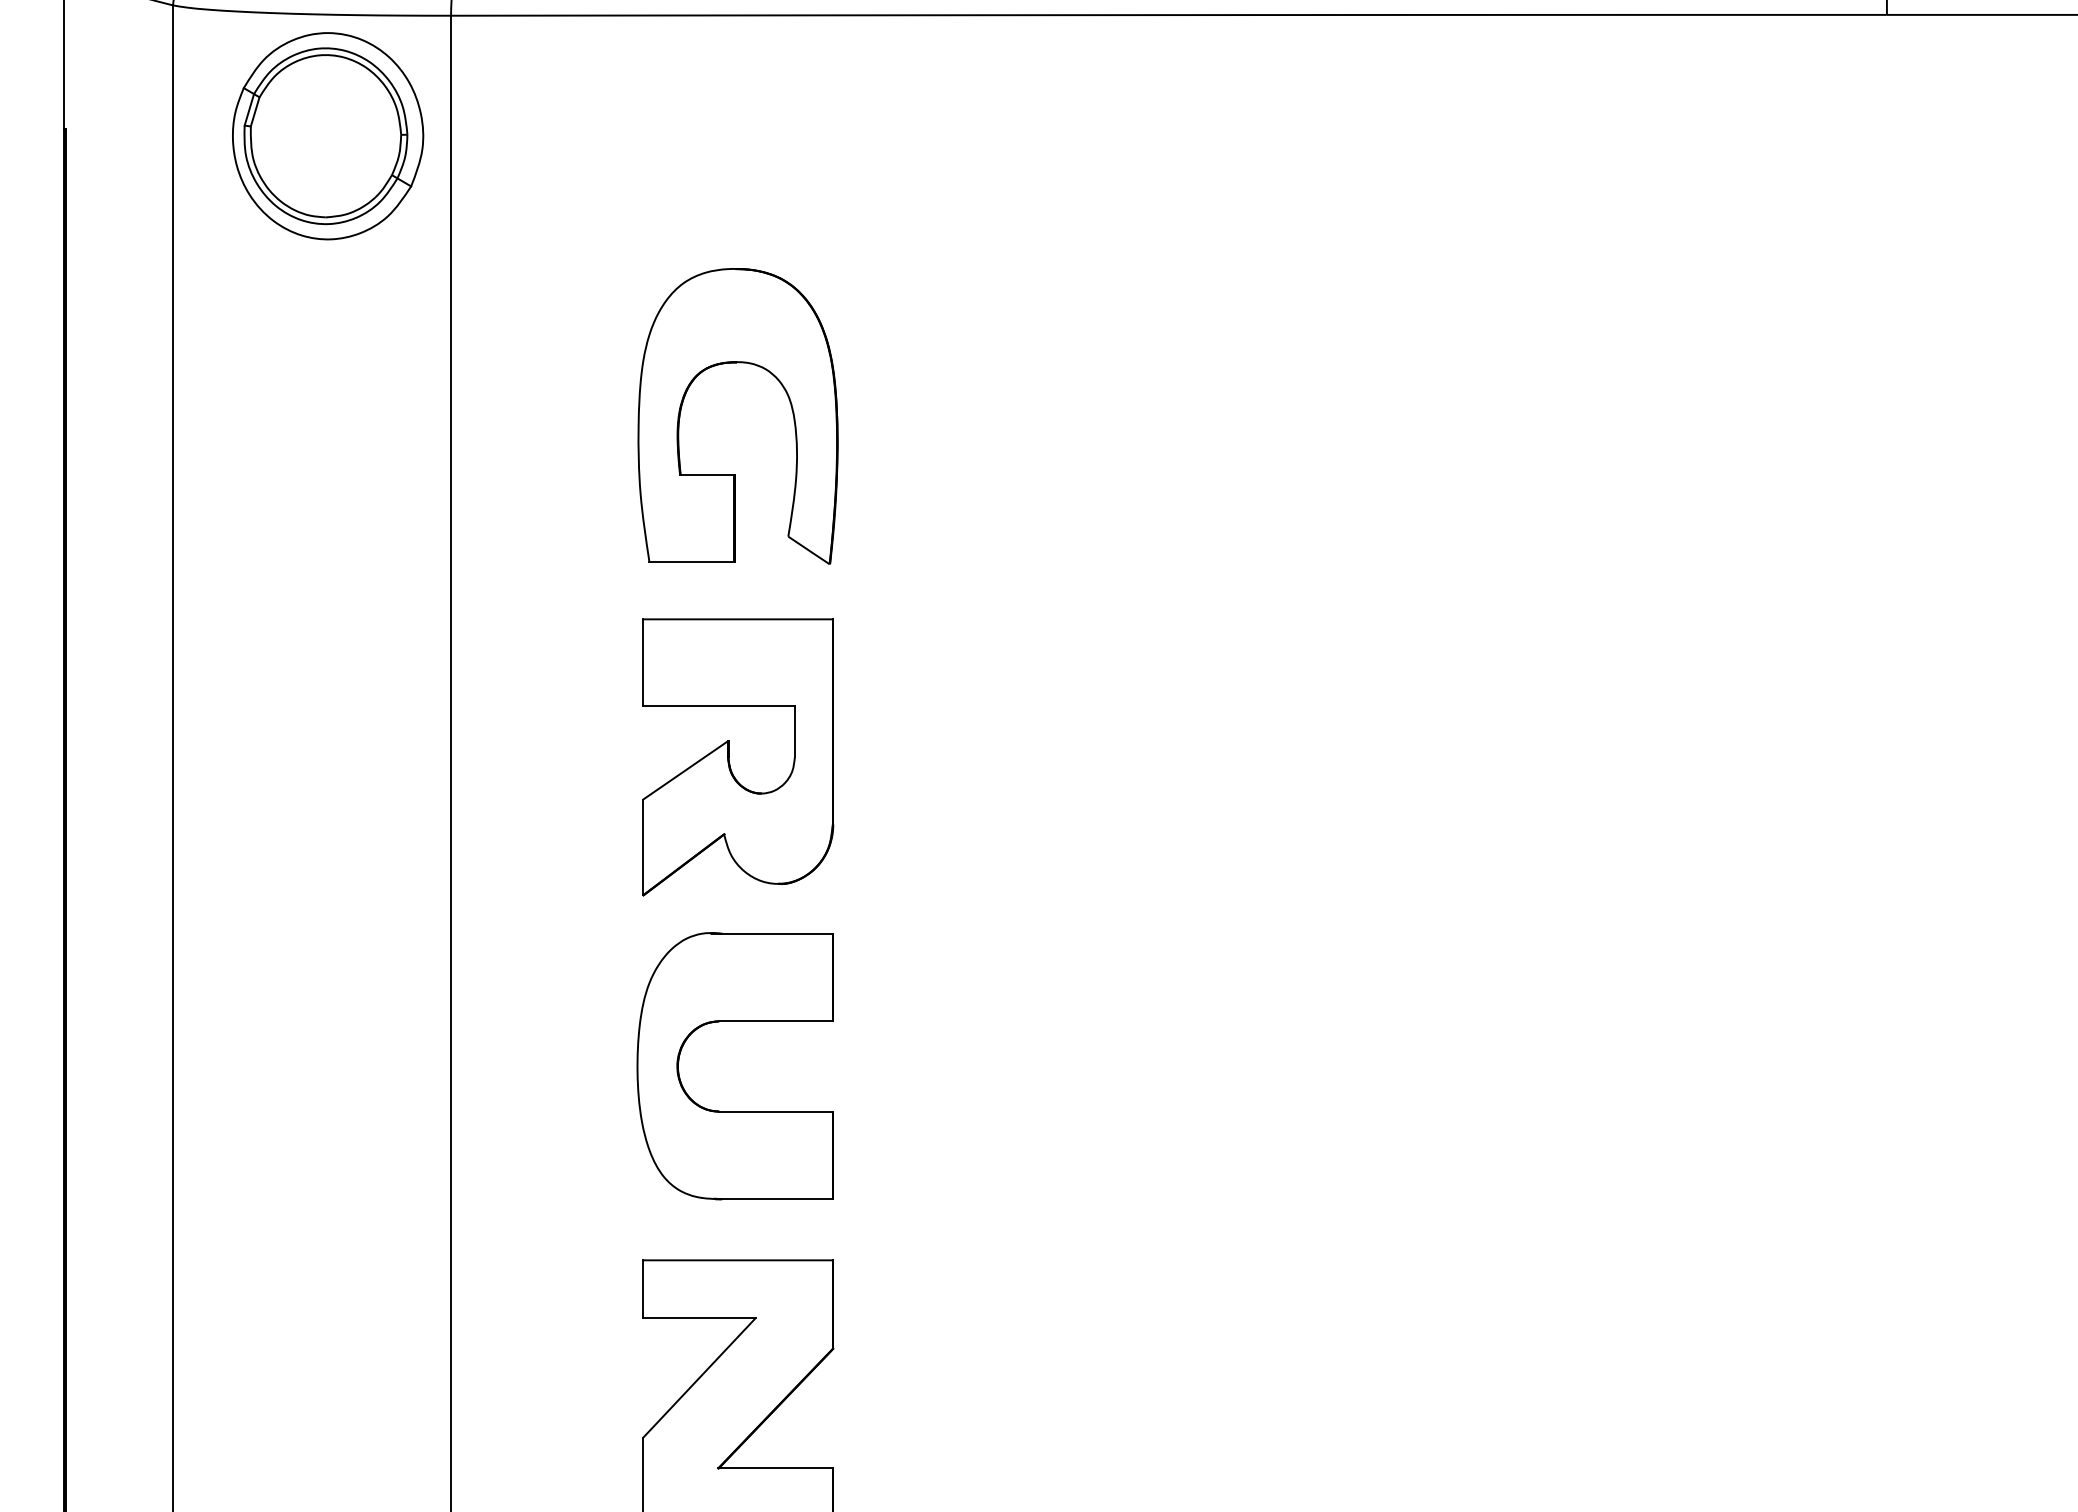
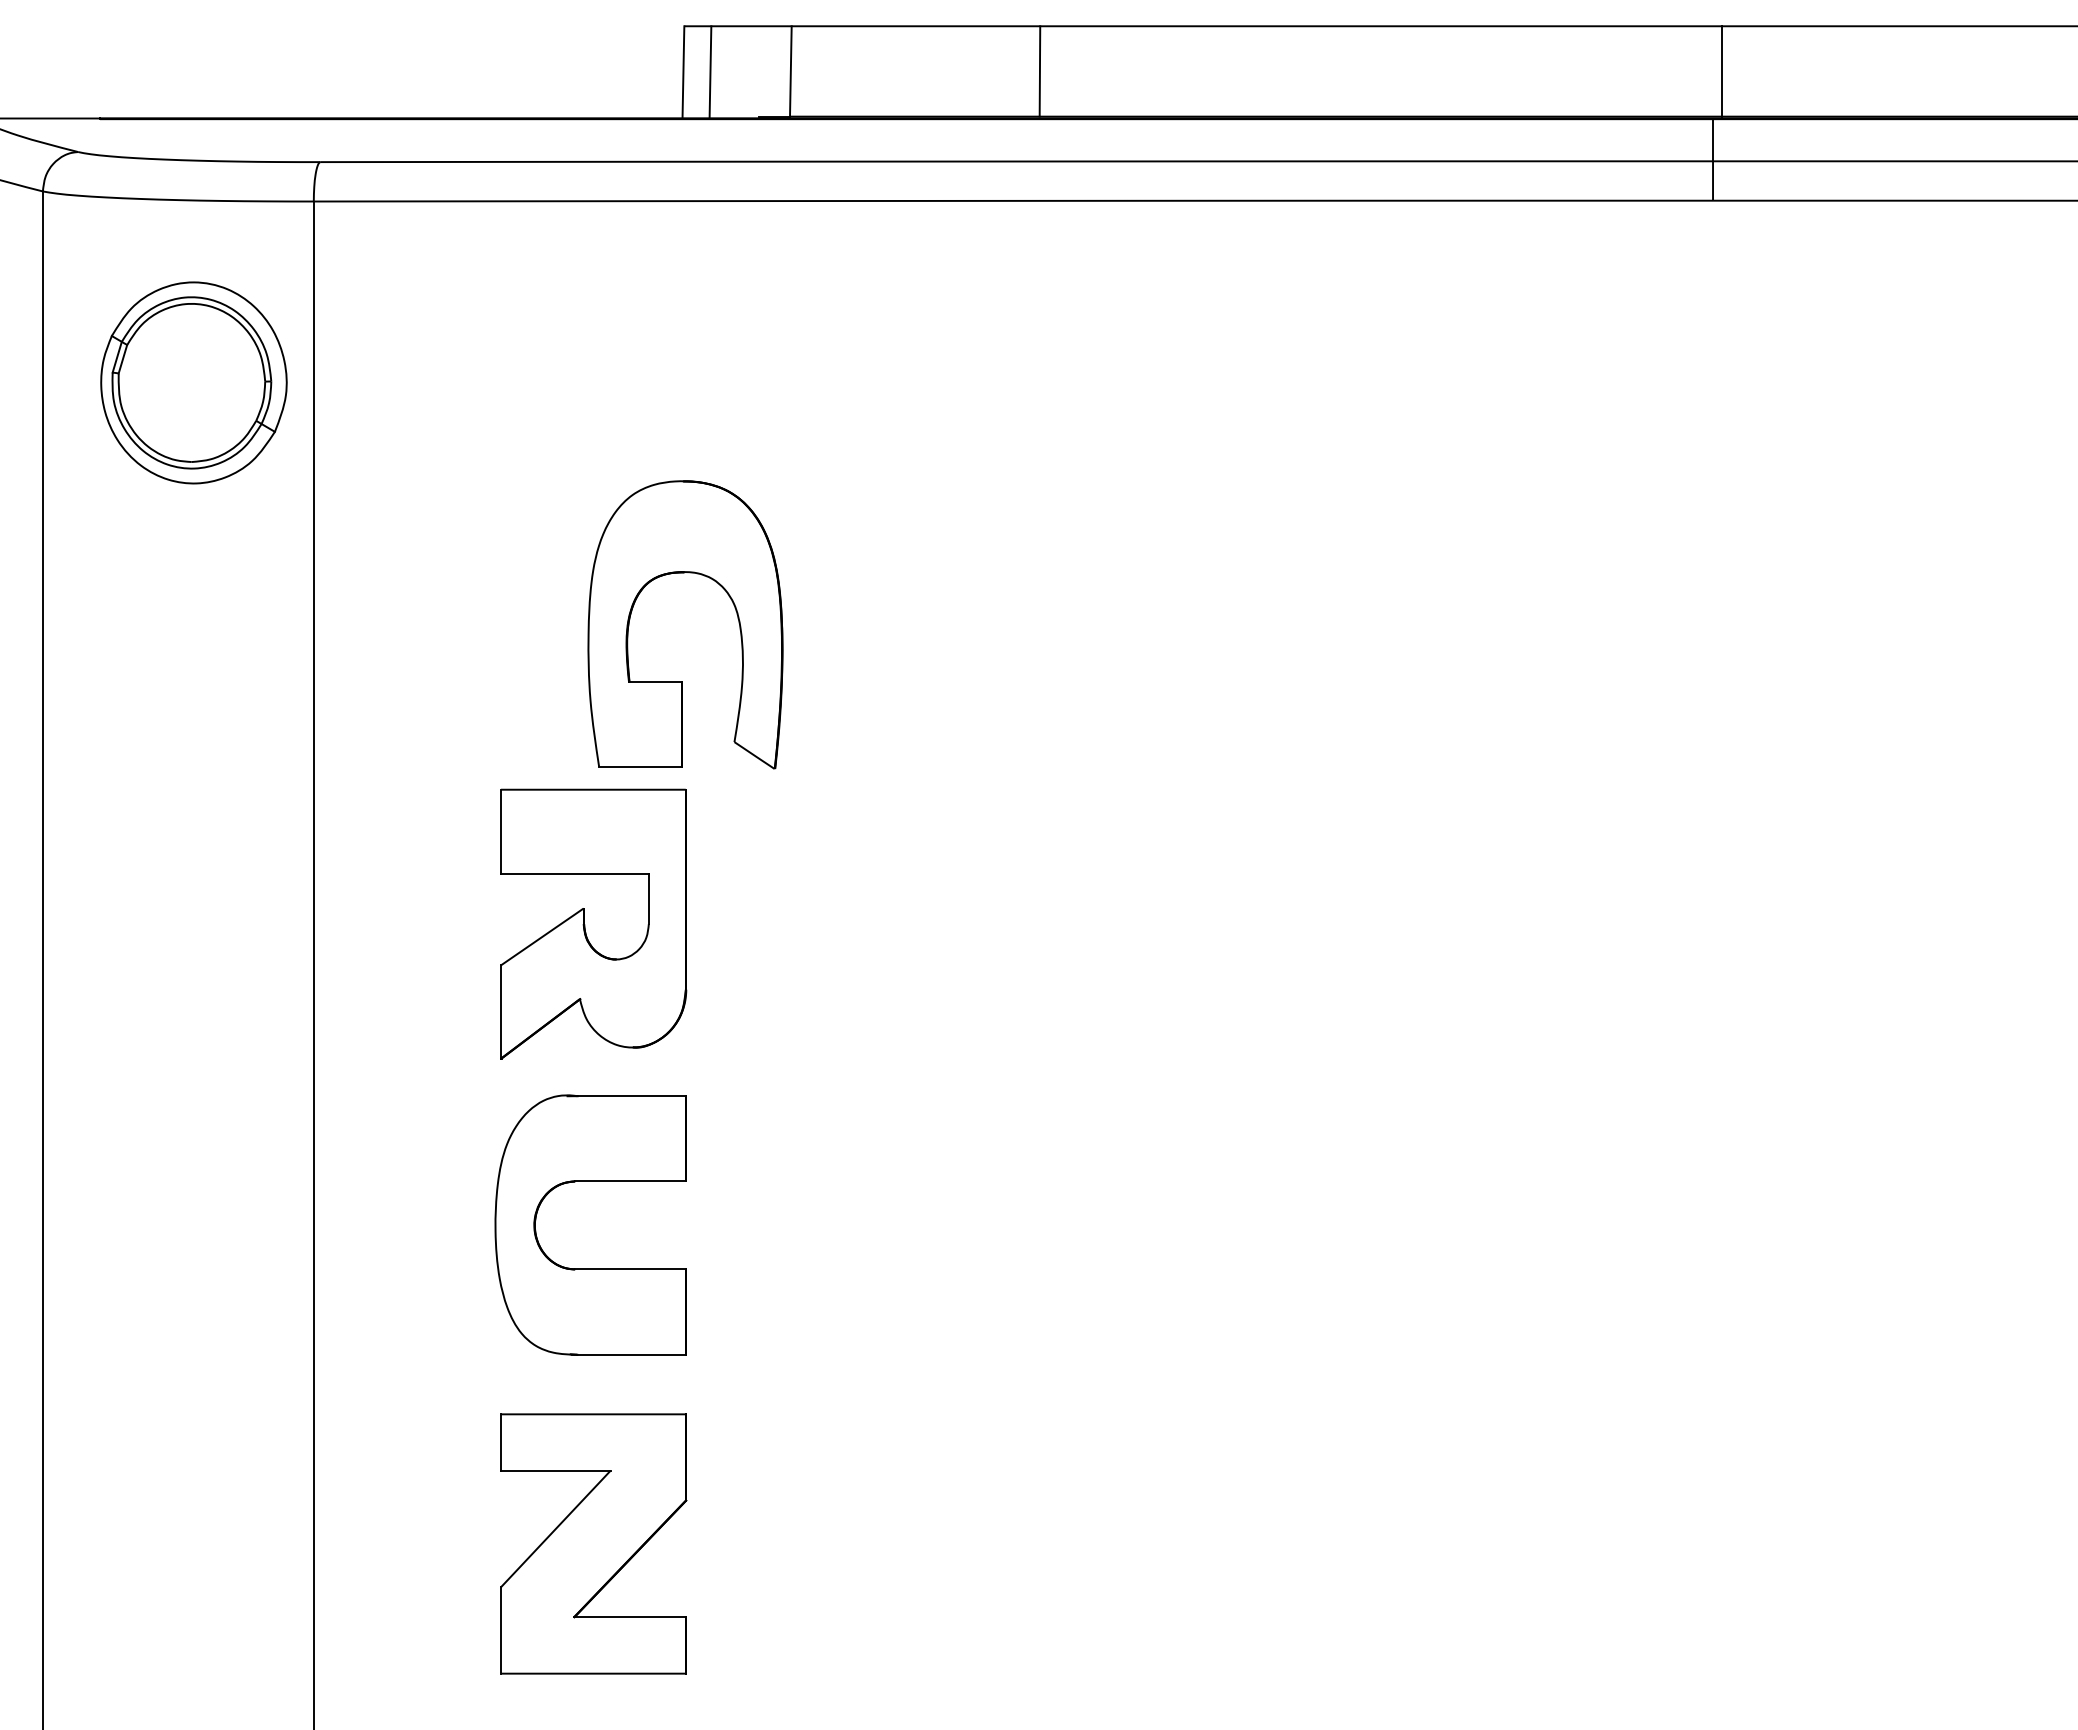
part: (327, 135) -> (193, 382), moved
part: (737, 363) -> (684, 573), moved

